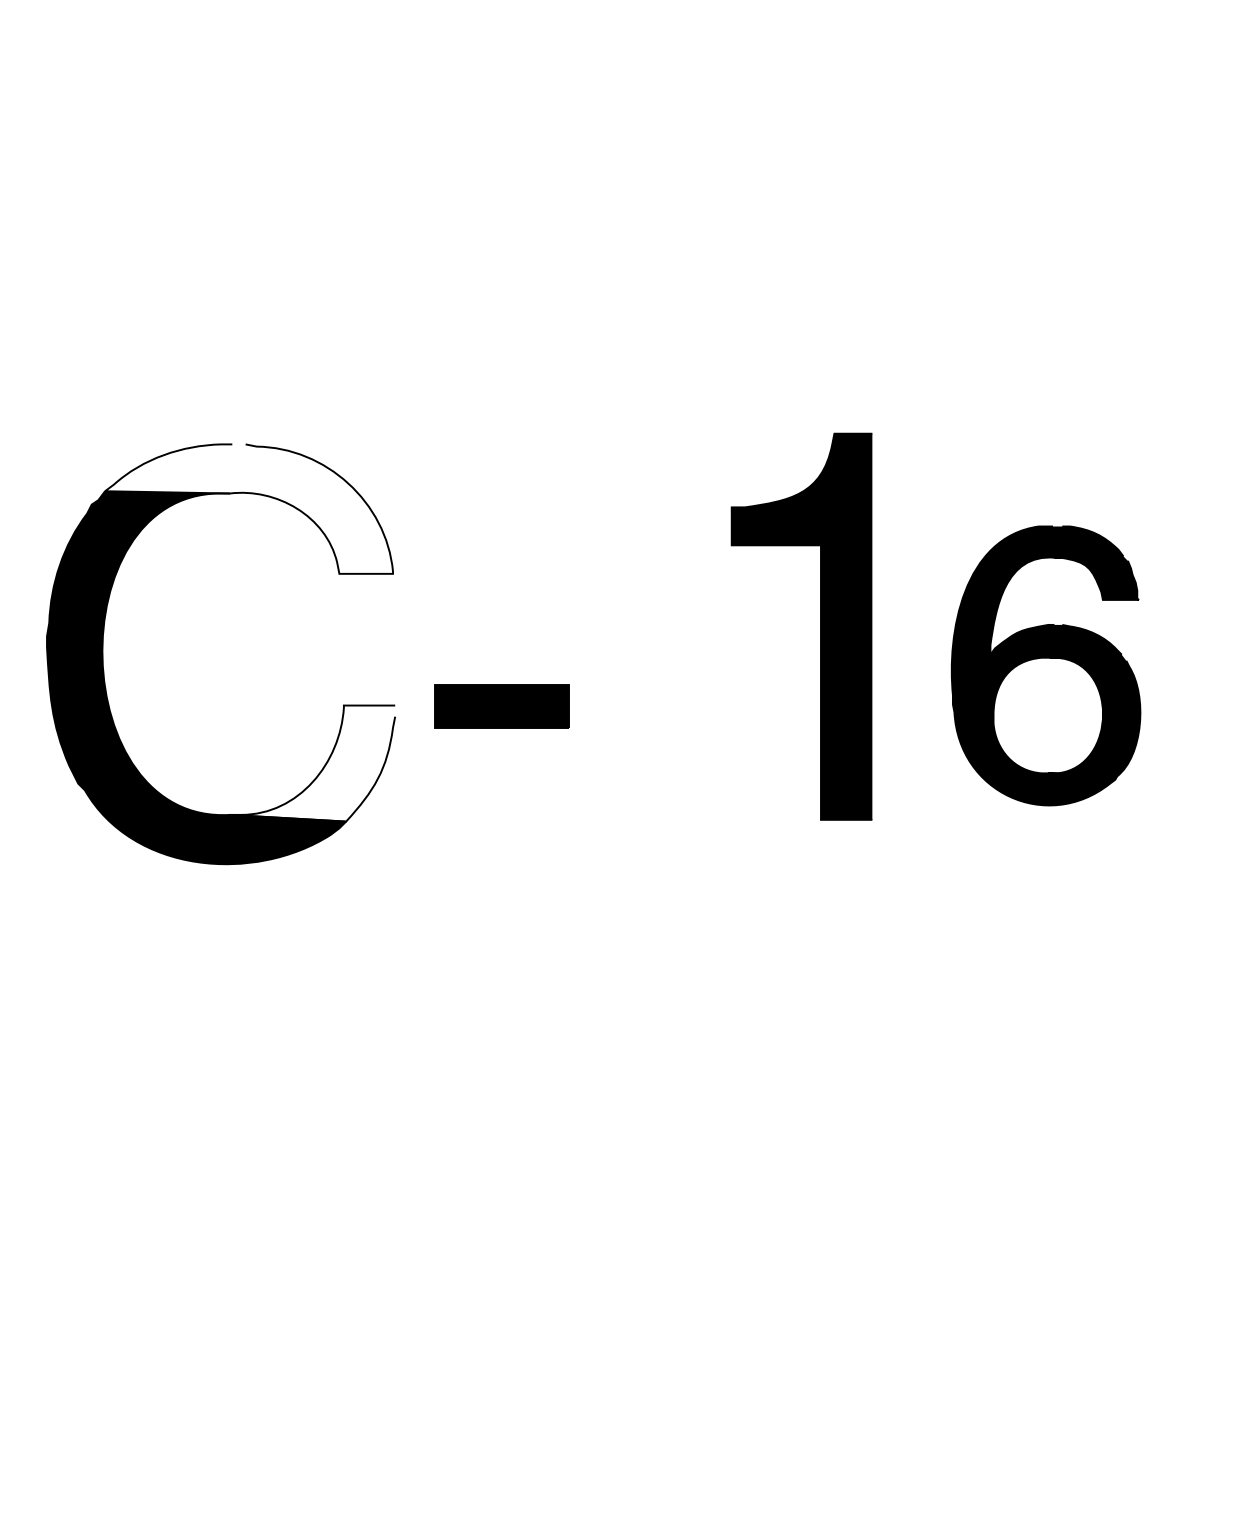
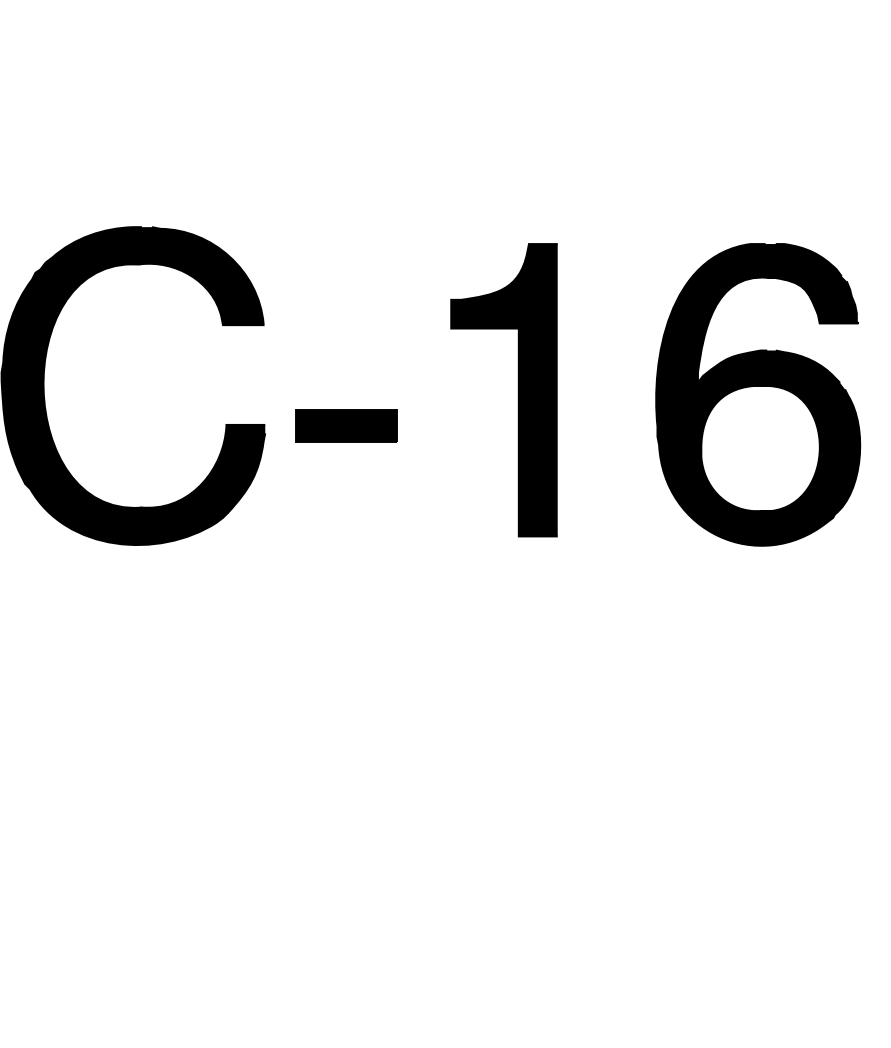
fill: (249, 508) -> (154, 275), added
part: (820, 626) -> (518, 390), moved
part: (1045, 665) -> (757, 394), size x1.43
fill: (312, 763) -> (202, 468), added

